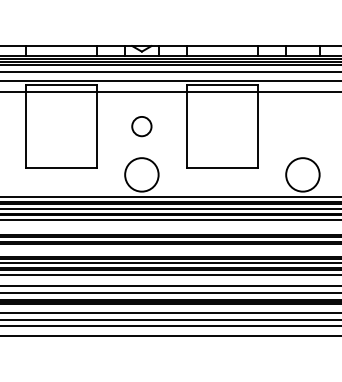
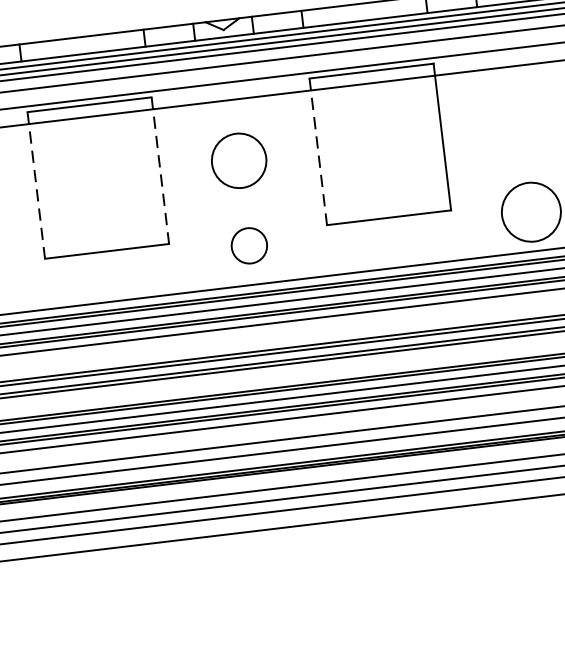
line: (25, 126) -> (35, 185), solid -> dashed
line: (96, 126) -> (159, 170), solid -> dashed
circle: (141, 126) -> (238, 161), size x1.6
line: (186, 126) -> (317, 151), solid -> dashed
circle: (141, 174) -> (248, 245), size x0.6

